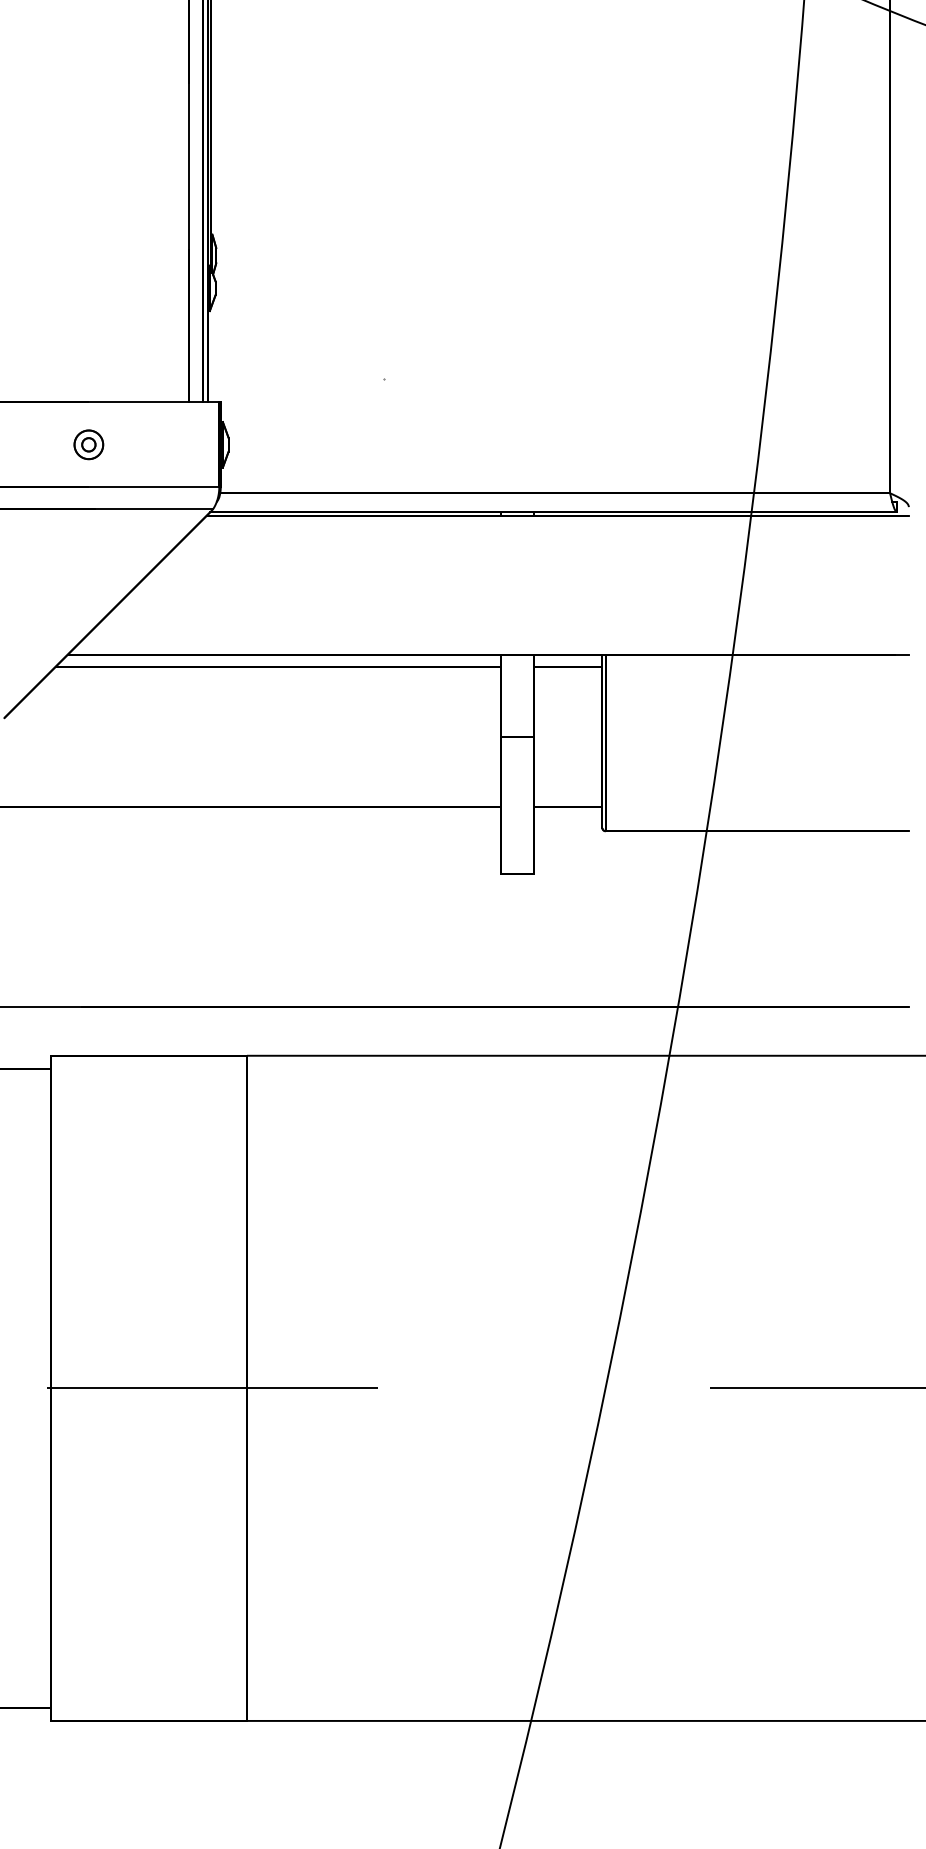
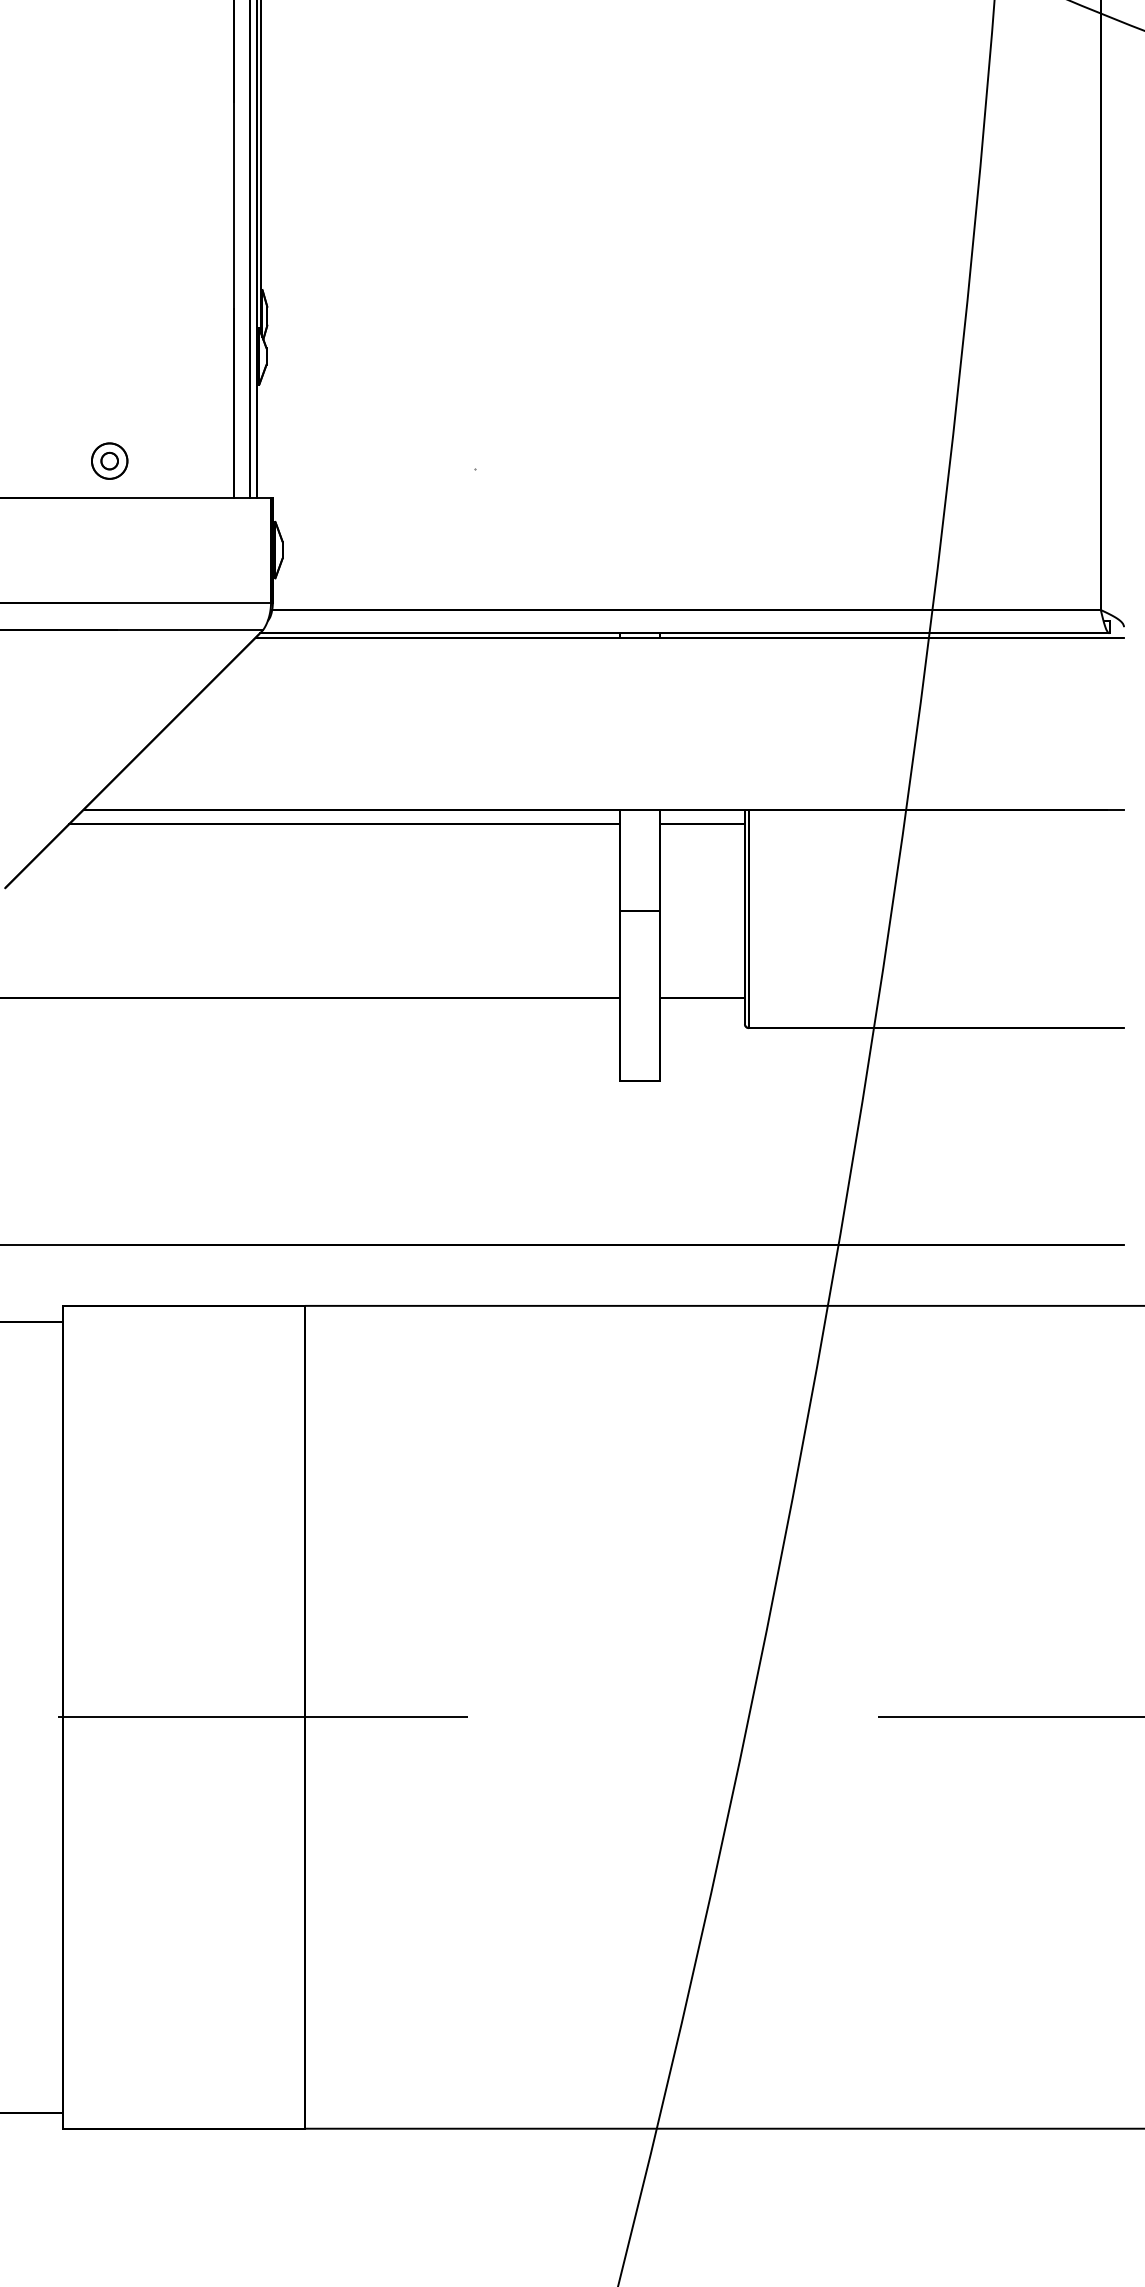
part: (88, 444) -> (109, 460), moved

